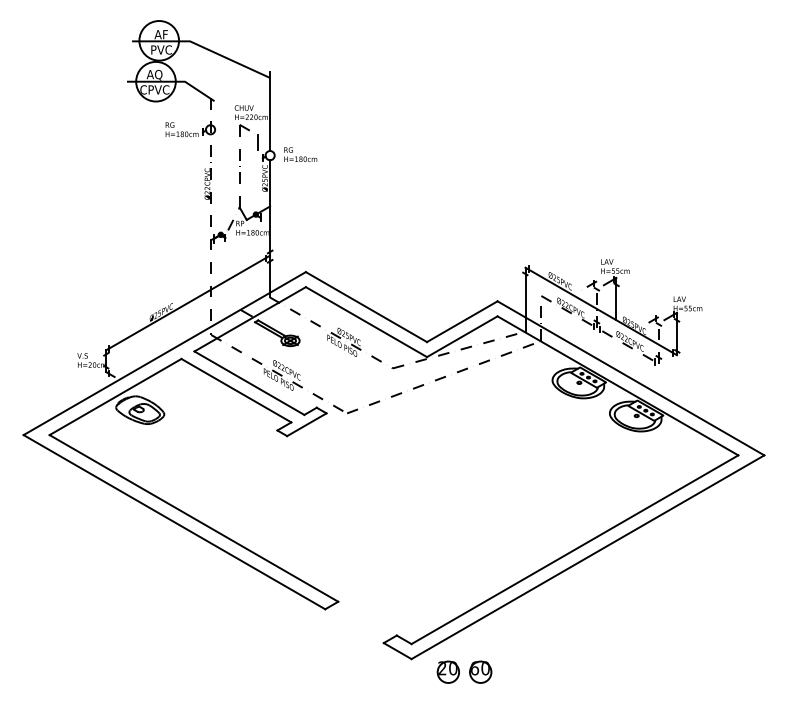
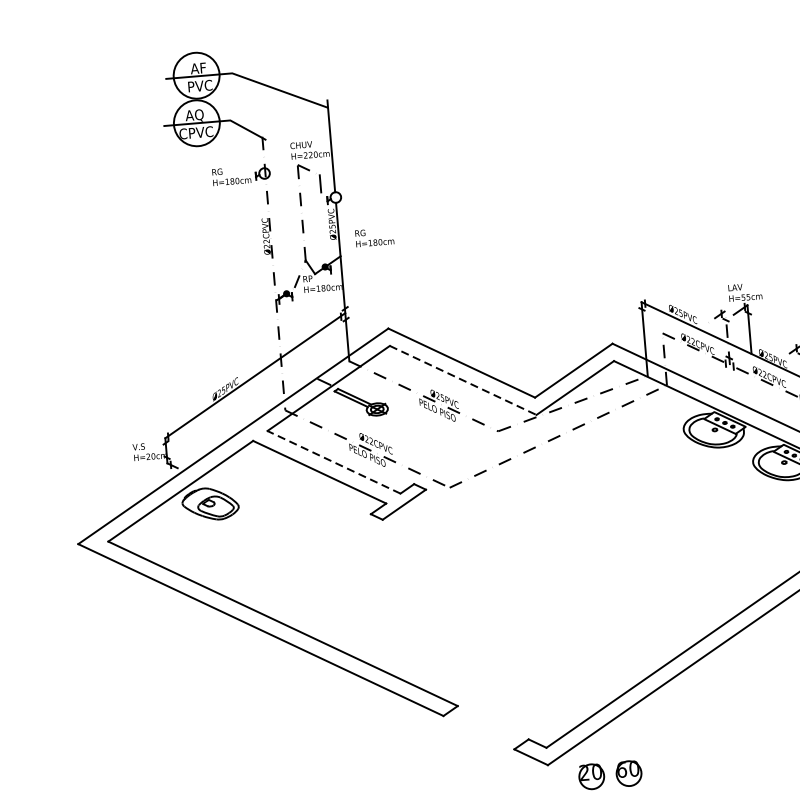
text: (300, 154) -> (374, 237), moved
line: (366, 322) -> (463, 380), solid -> dashed
line: (249, 382) -> (334, 461), solid -> dashed

